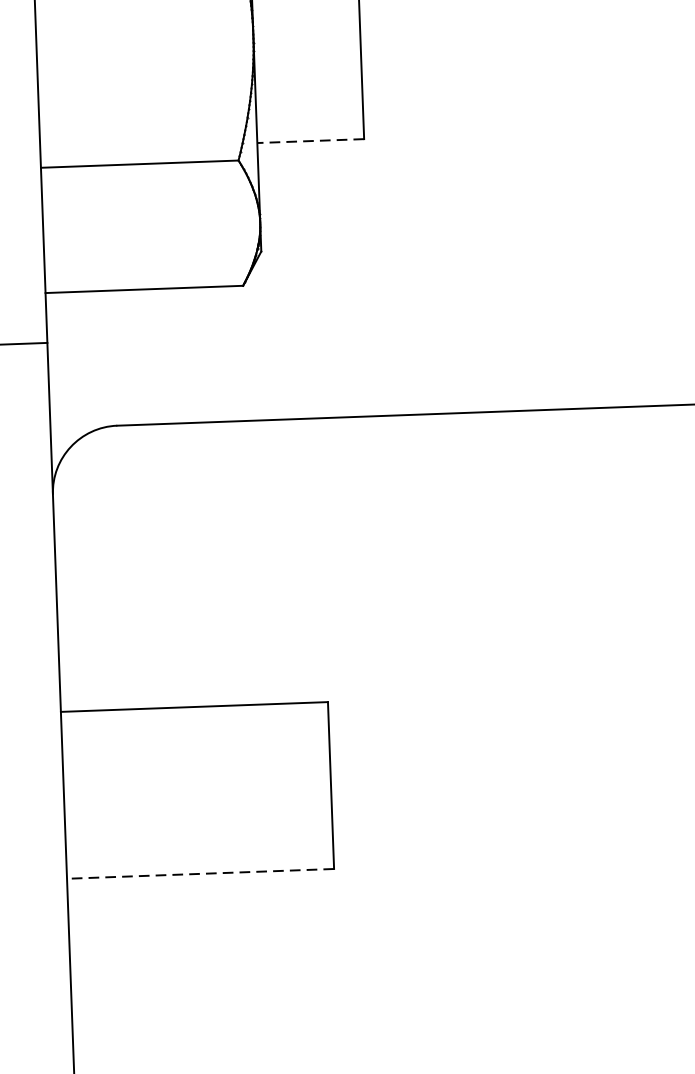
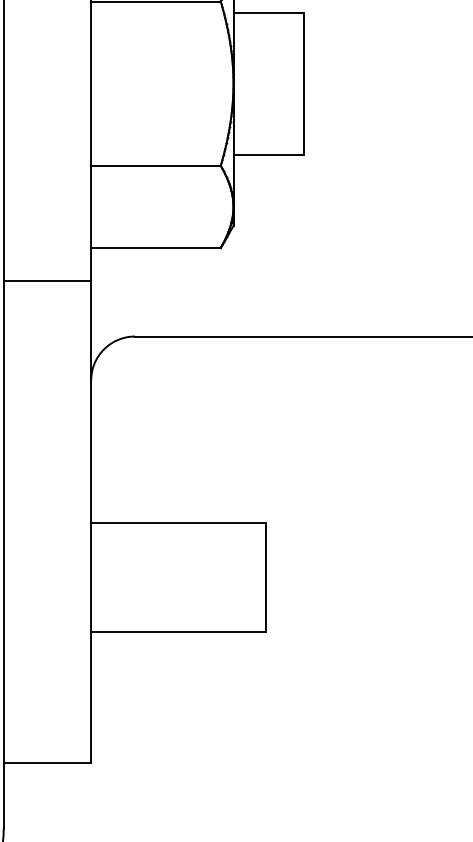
line: (310, 140) -> (268, 154), dashed -> solid
line: (200, 874) -> (178, 632), dashed -> solid

